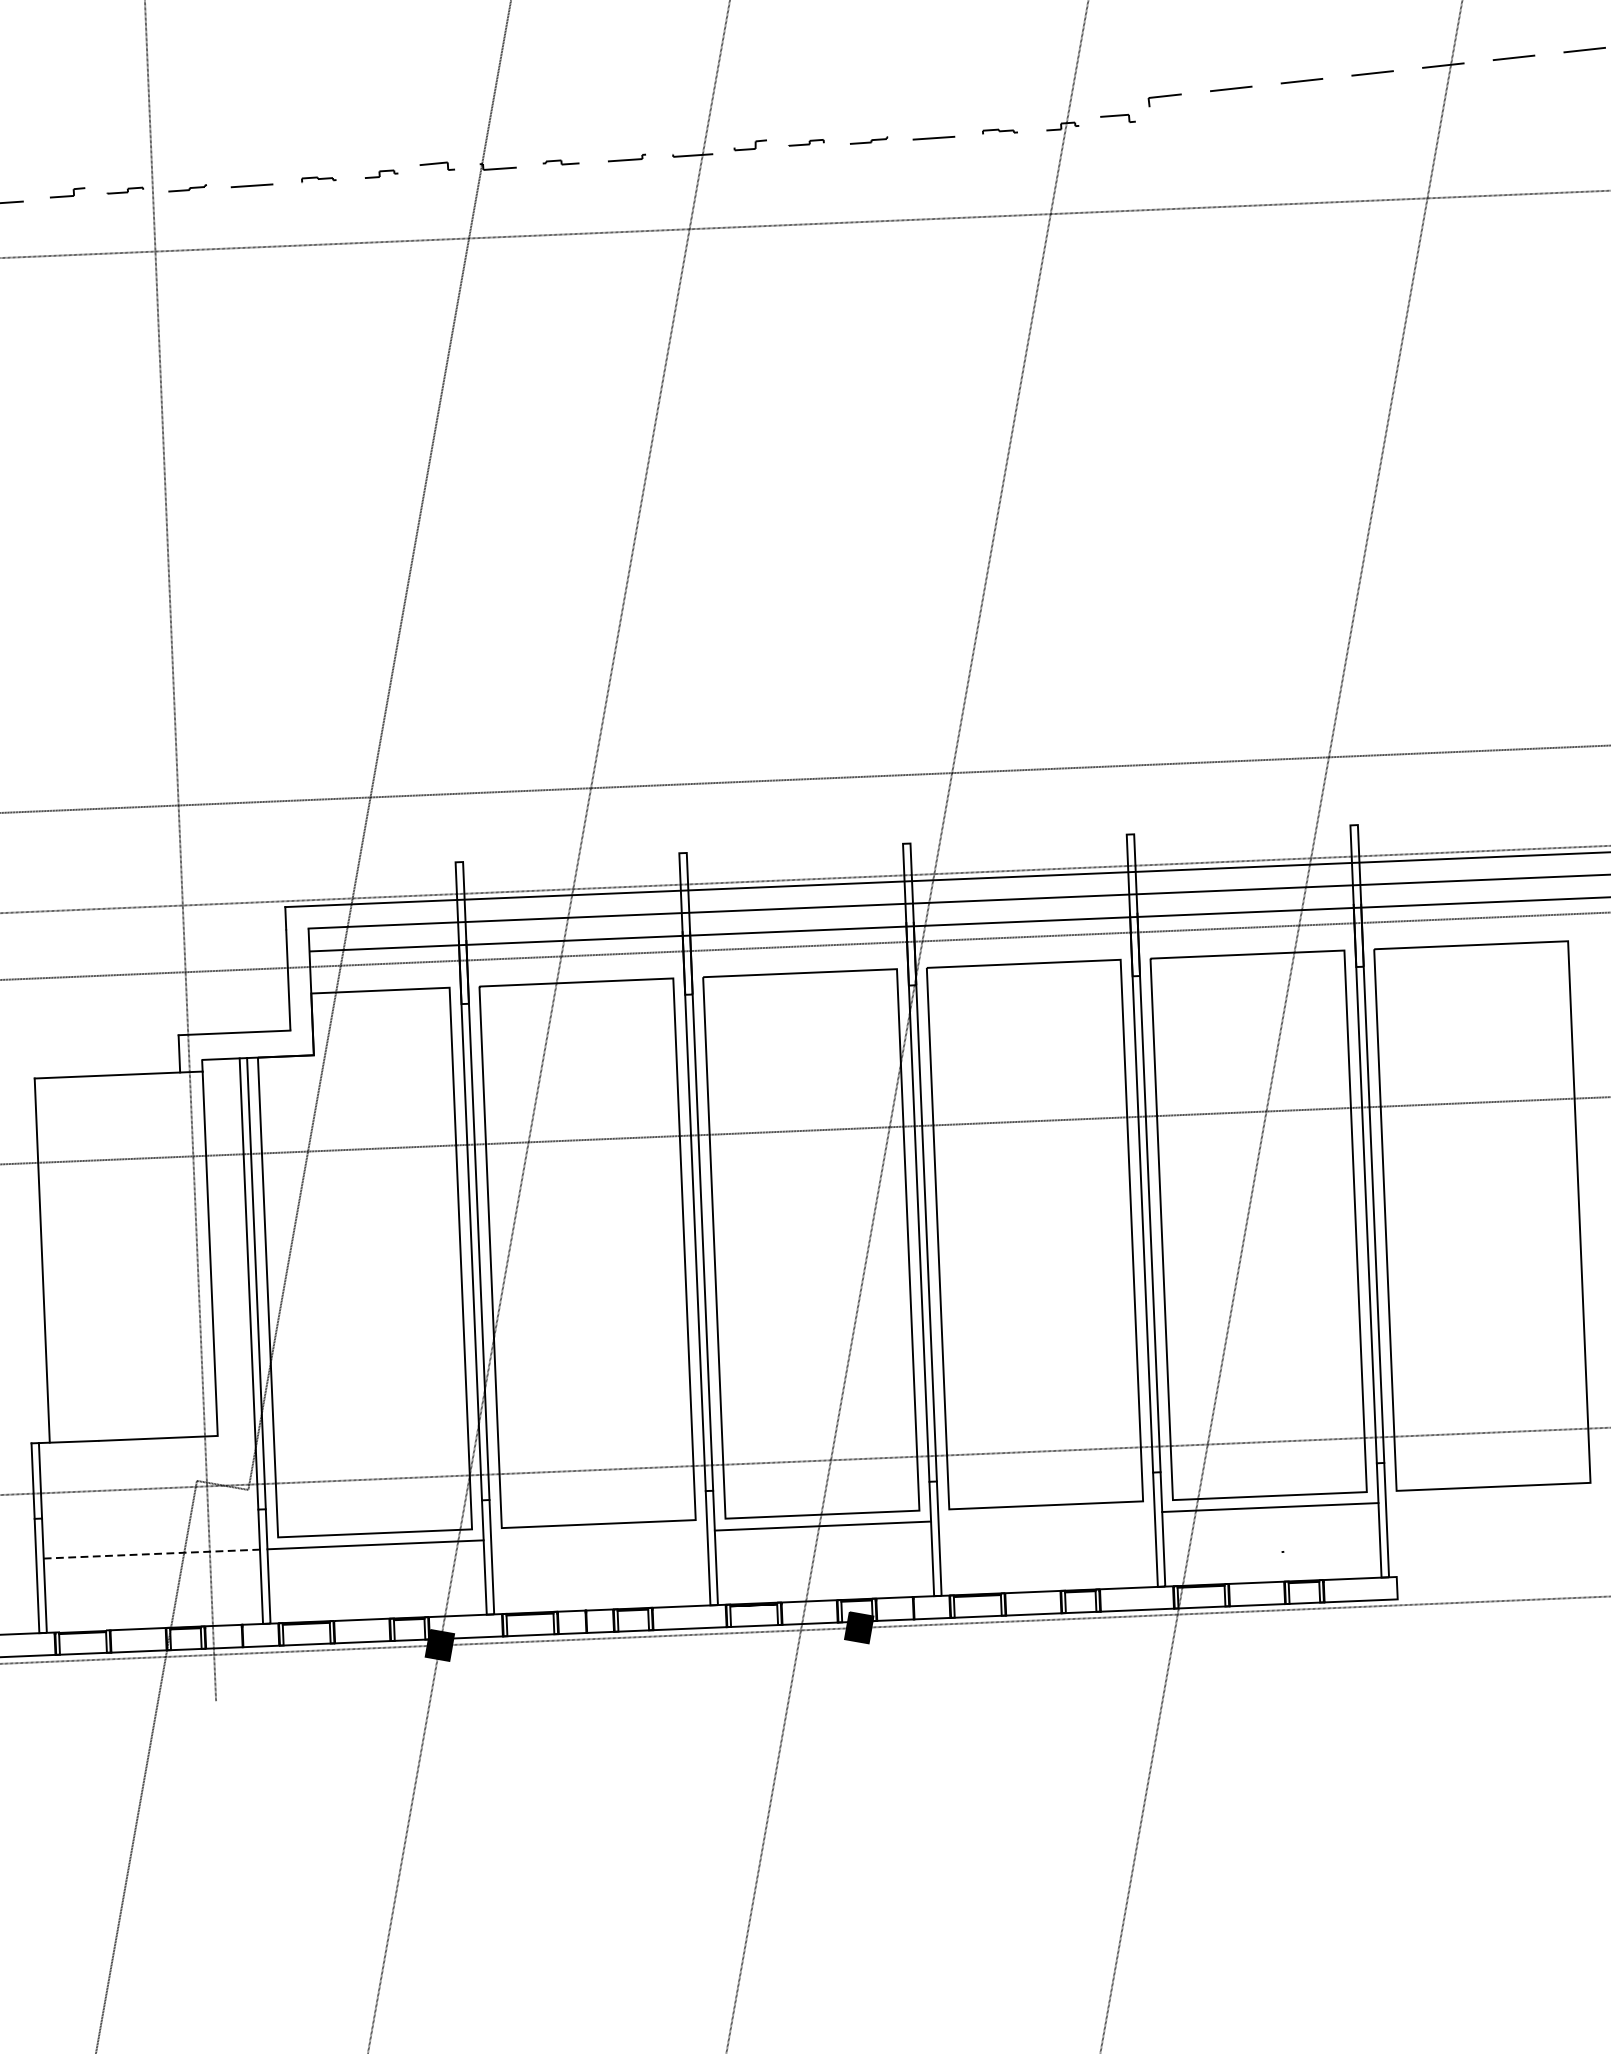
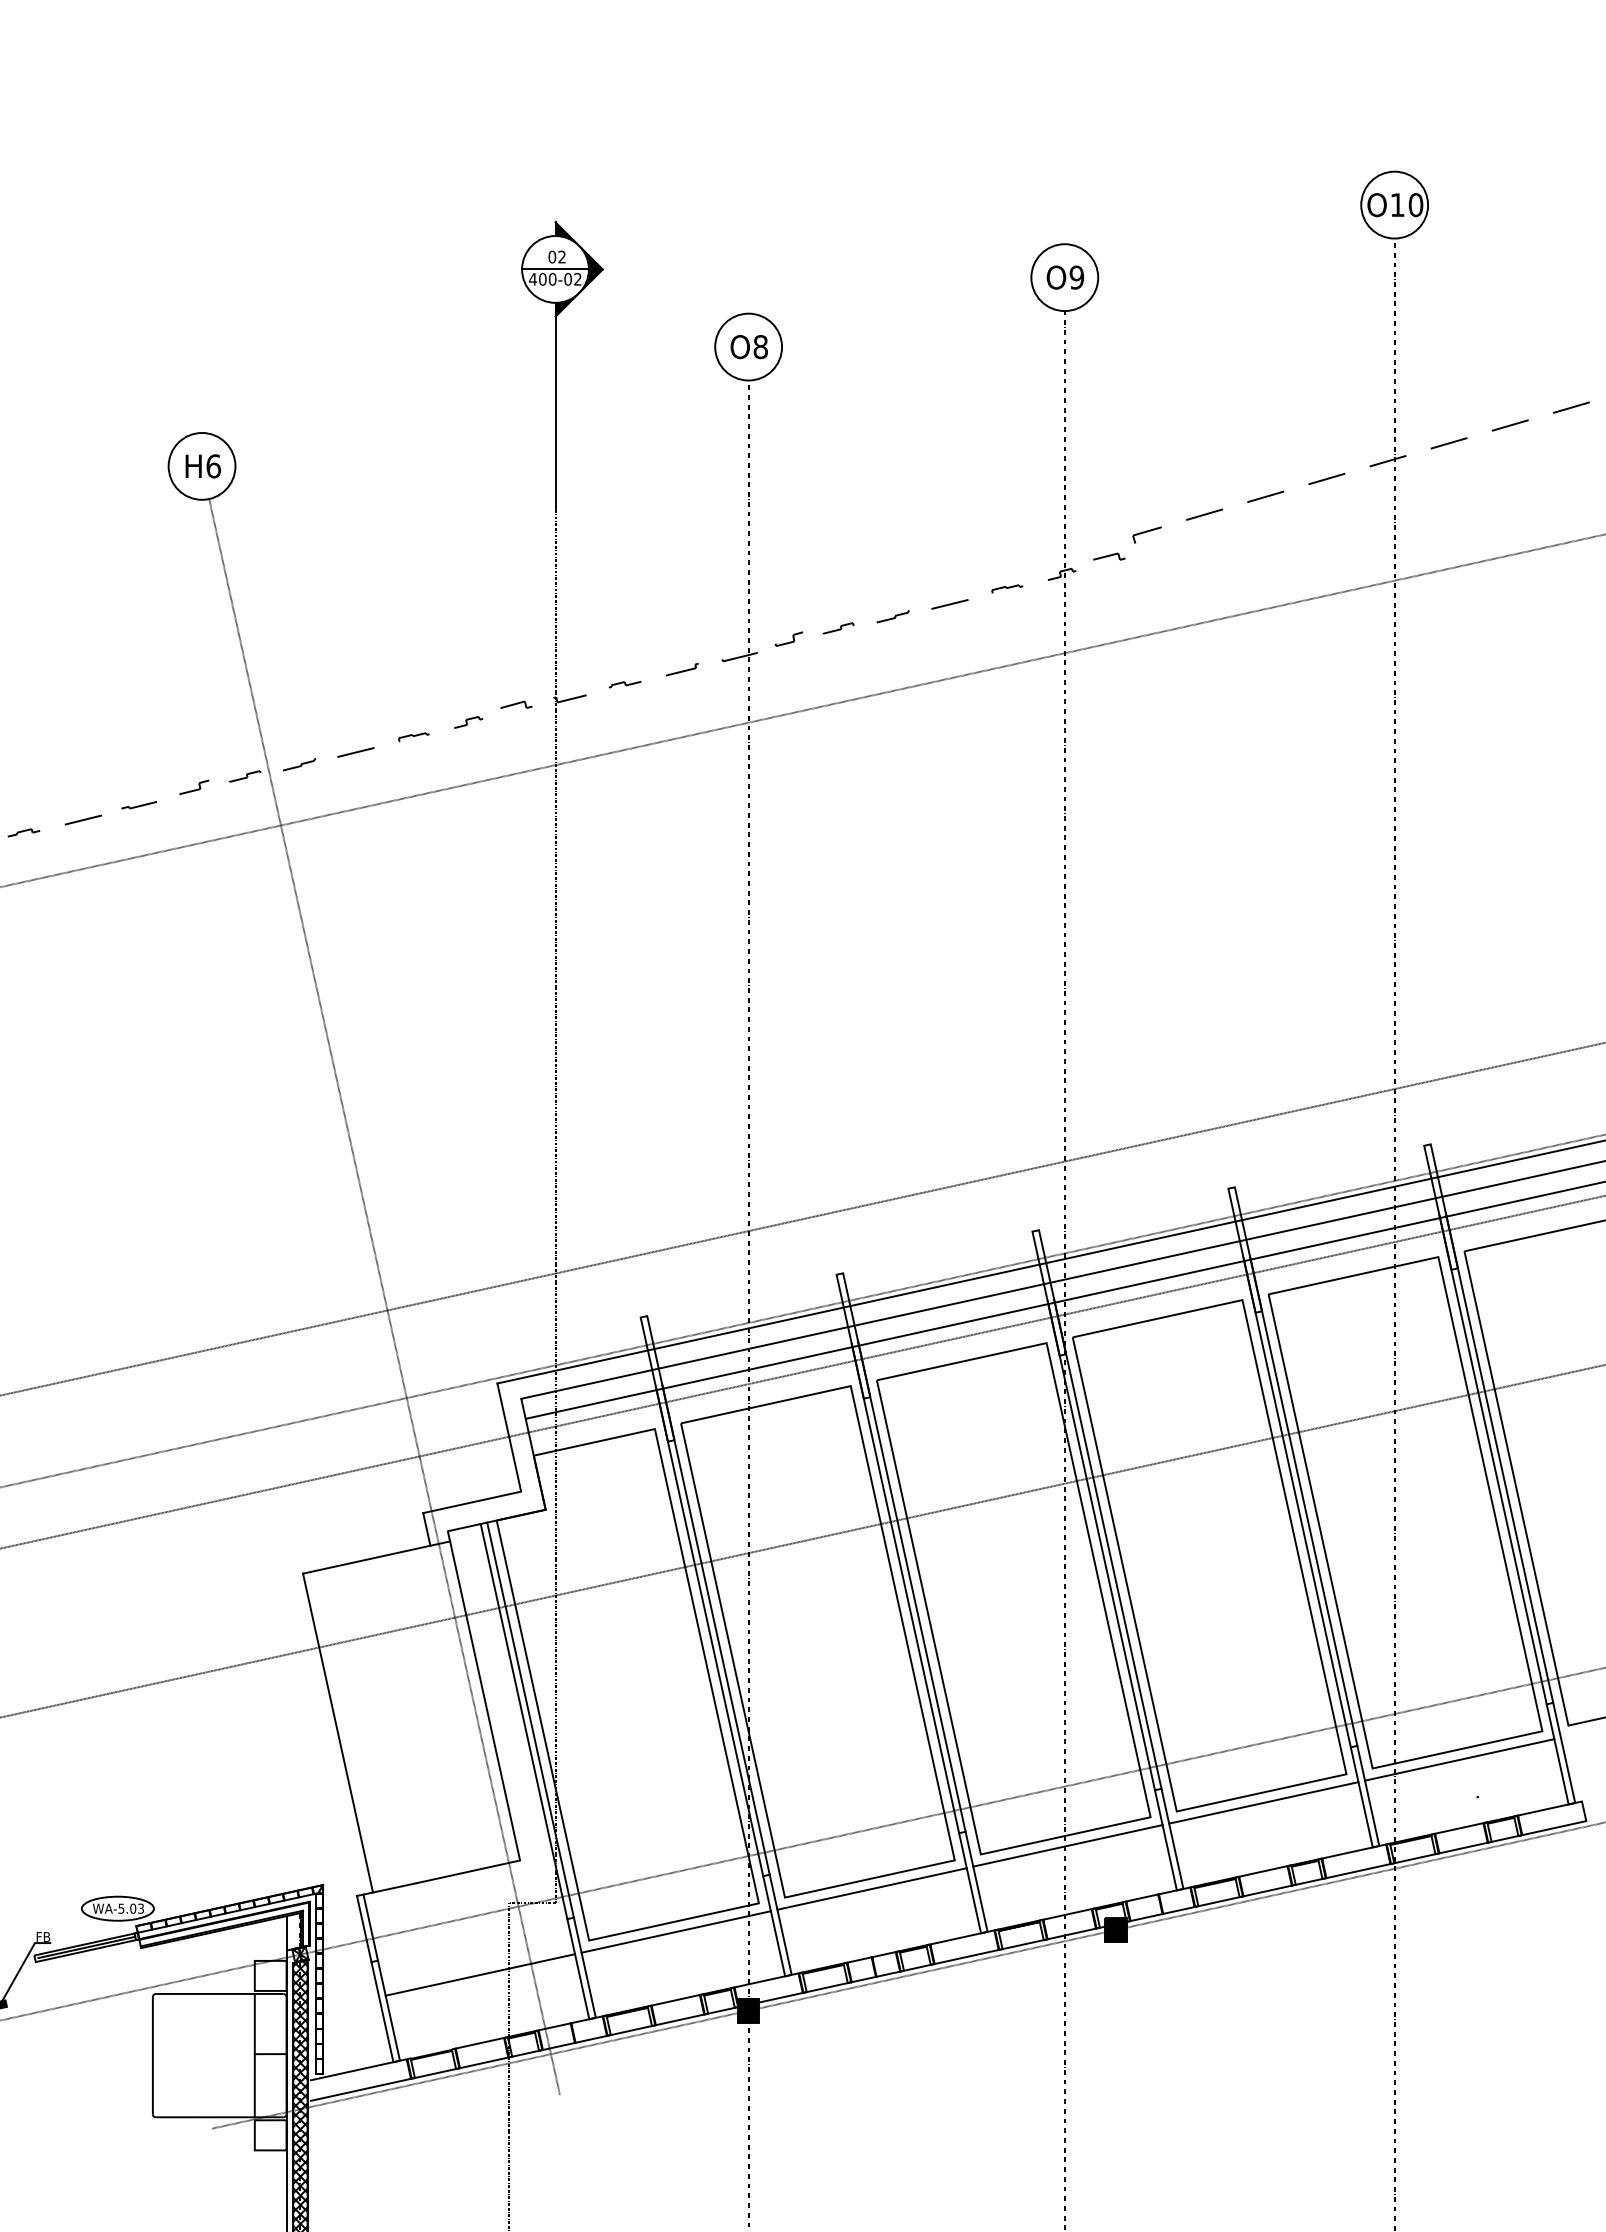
line: (1046, 1516) -> (1263, 1802), added
line: (598, 1534) -> (871, 1888), added
line: (152, 1553) -> (480, 1974), dashed -> solid

